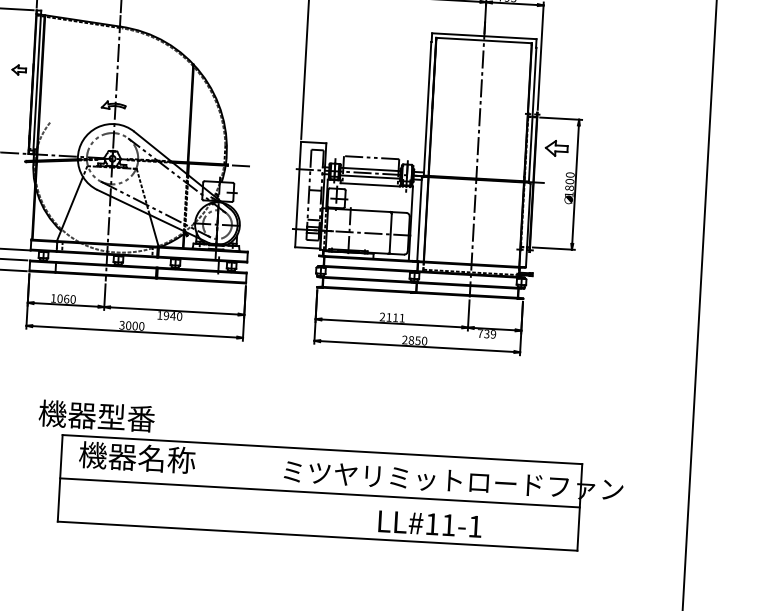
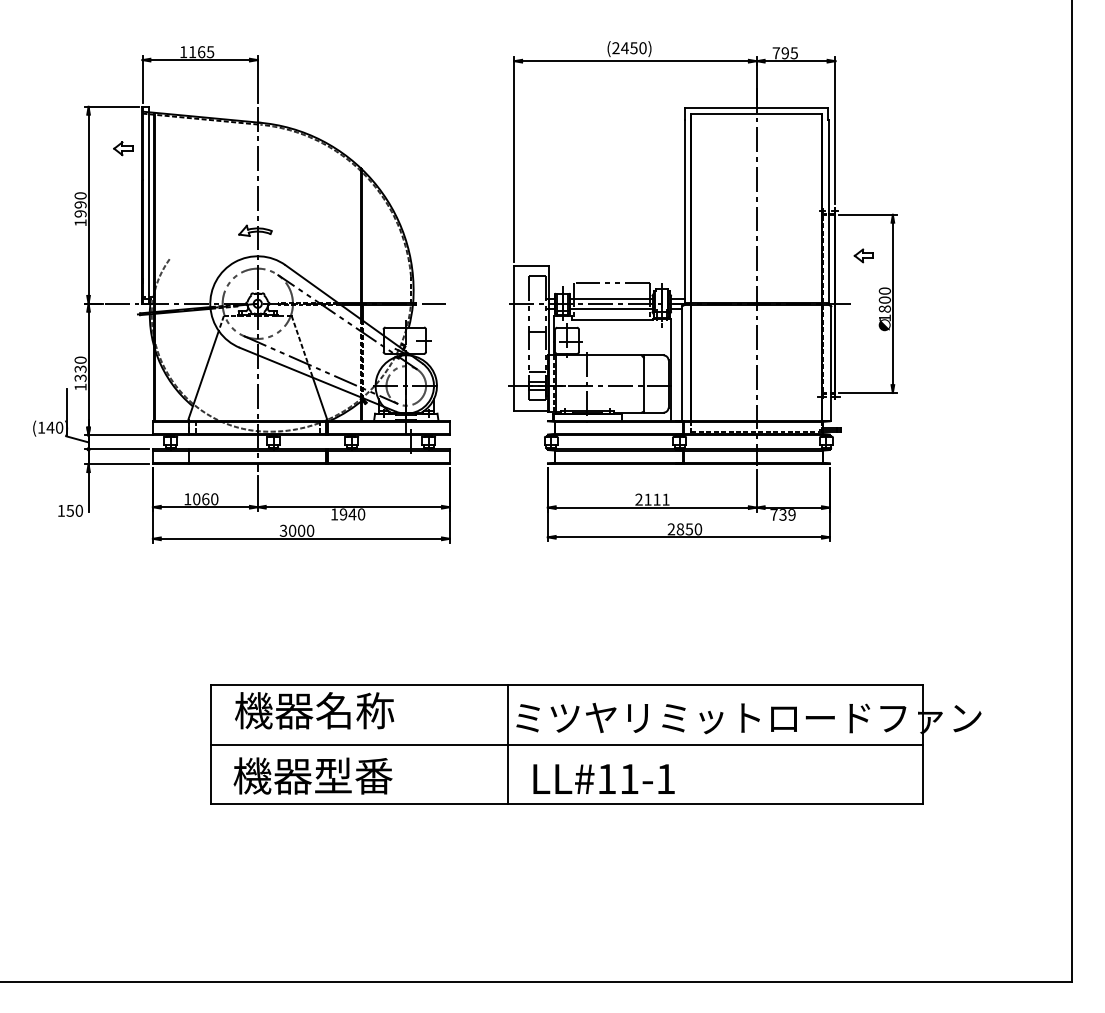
part: (19, 69) -> (123, 148), moved
part: (556, 148) -> (863, 255), size x0.62
text: (96, 415) -> (312, 775), moved
line: (276, 490) -> (507, 744), added
text: (429, 523) -> (603, 778), moved

